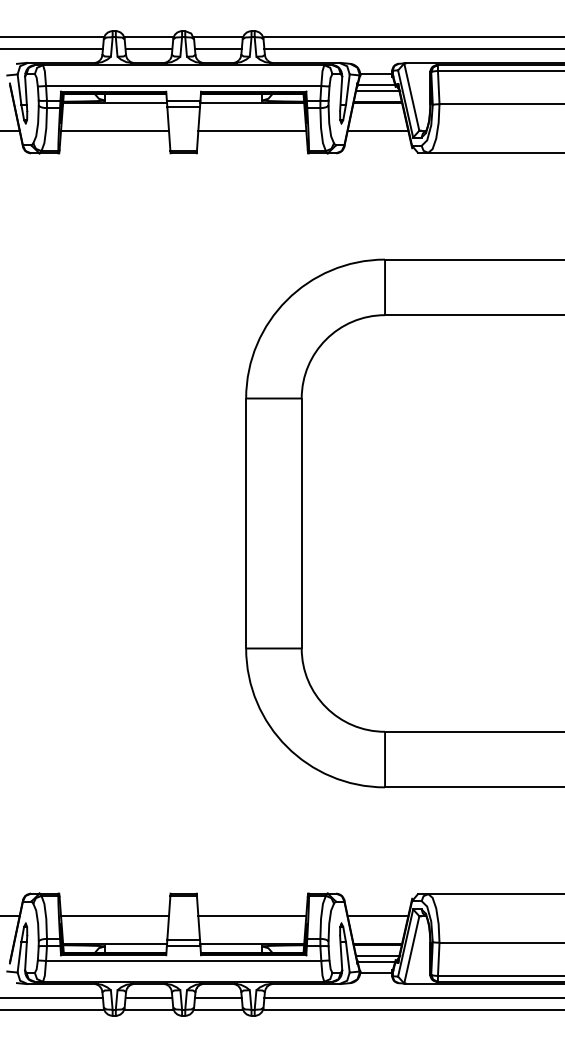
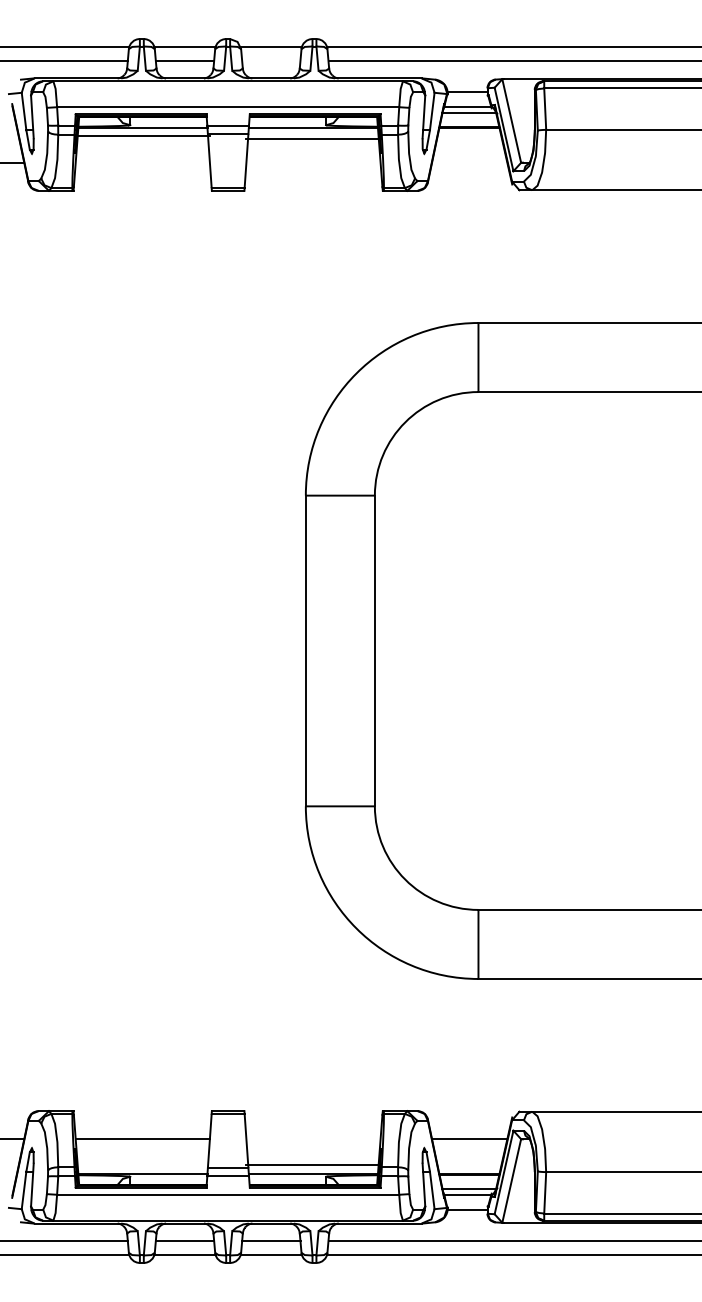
line: (218, 48) -> (271, 60), removed
line: (114, 130) -> (142, 135), moved
line: (252, 130) -> (313, 138), moved
line: (377, 130) -> (469, 162), removed
line: (252, 916) -> (313, 1165), moved

